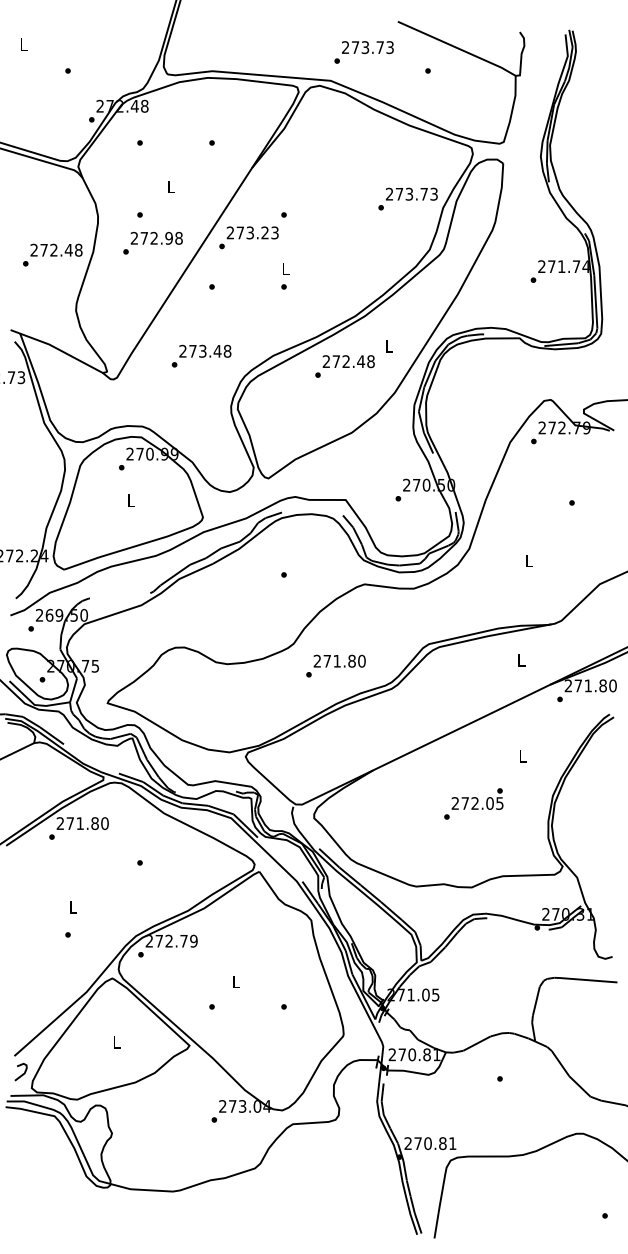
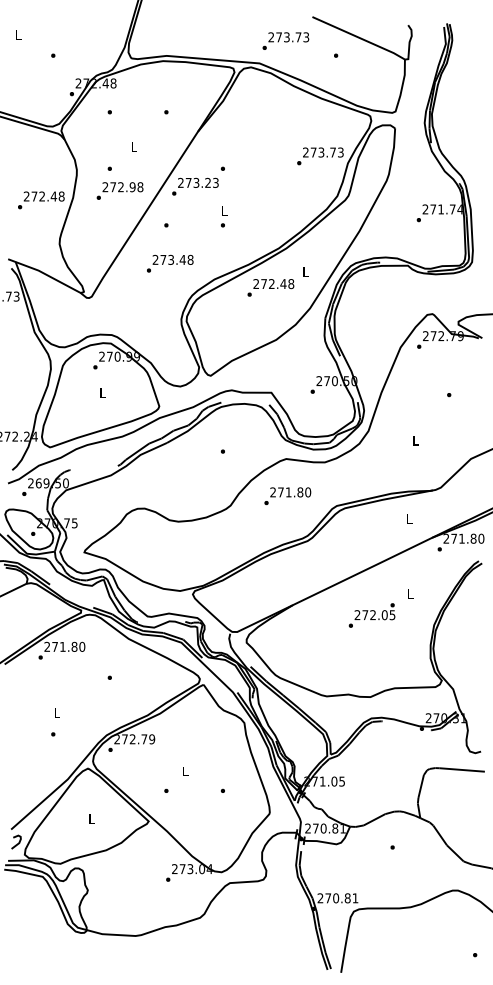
text: (201, 355) -> (170, 263), moved
text: (335, 666) -> (287, 496), moved
text: (473, 803) -> (371, 615), moved

